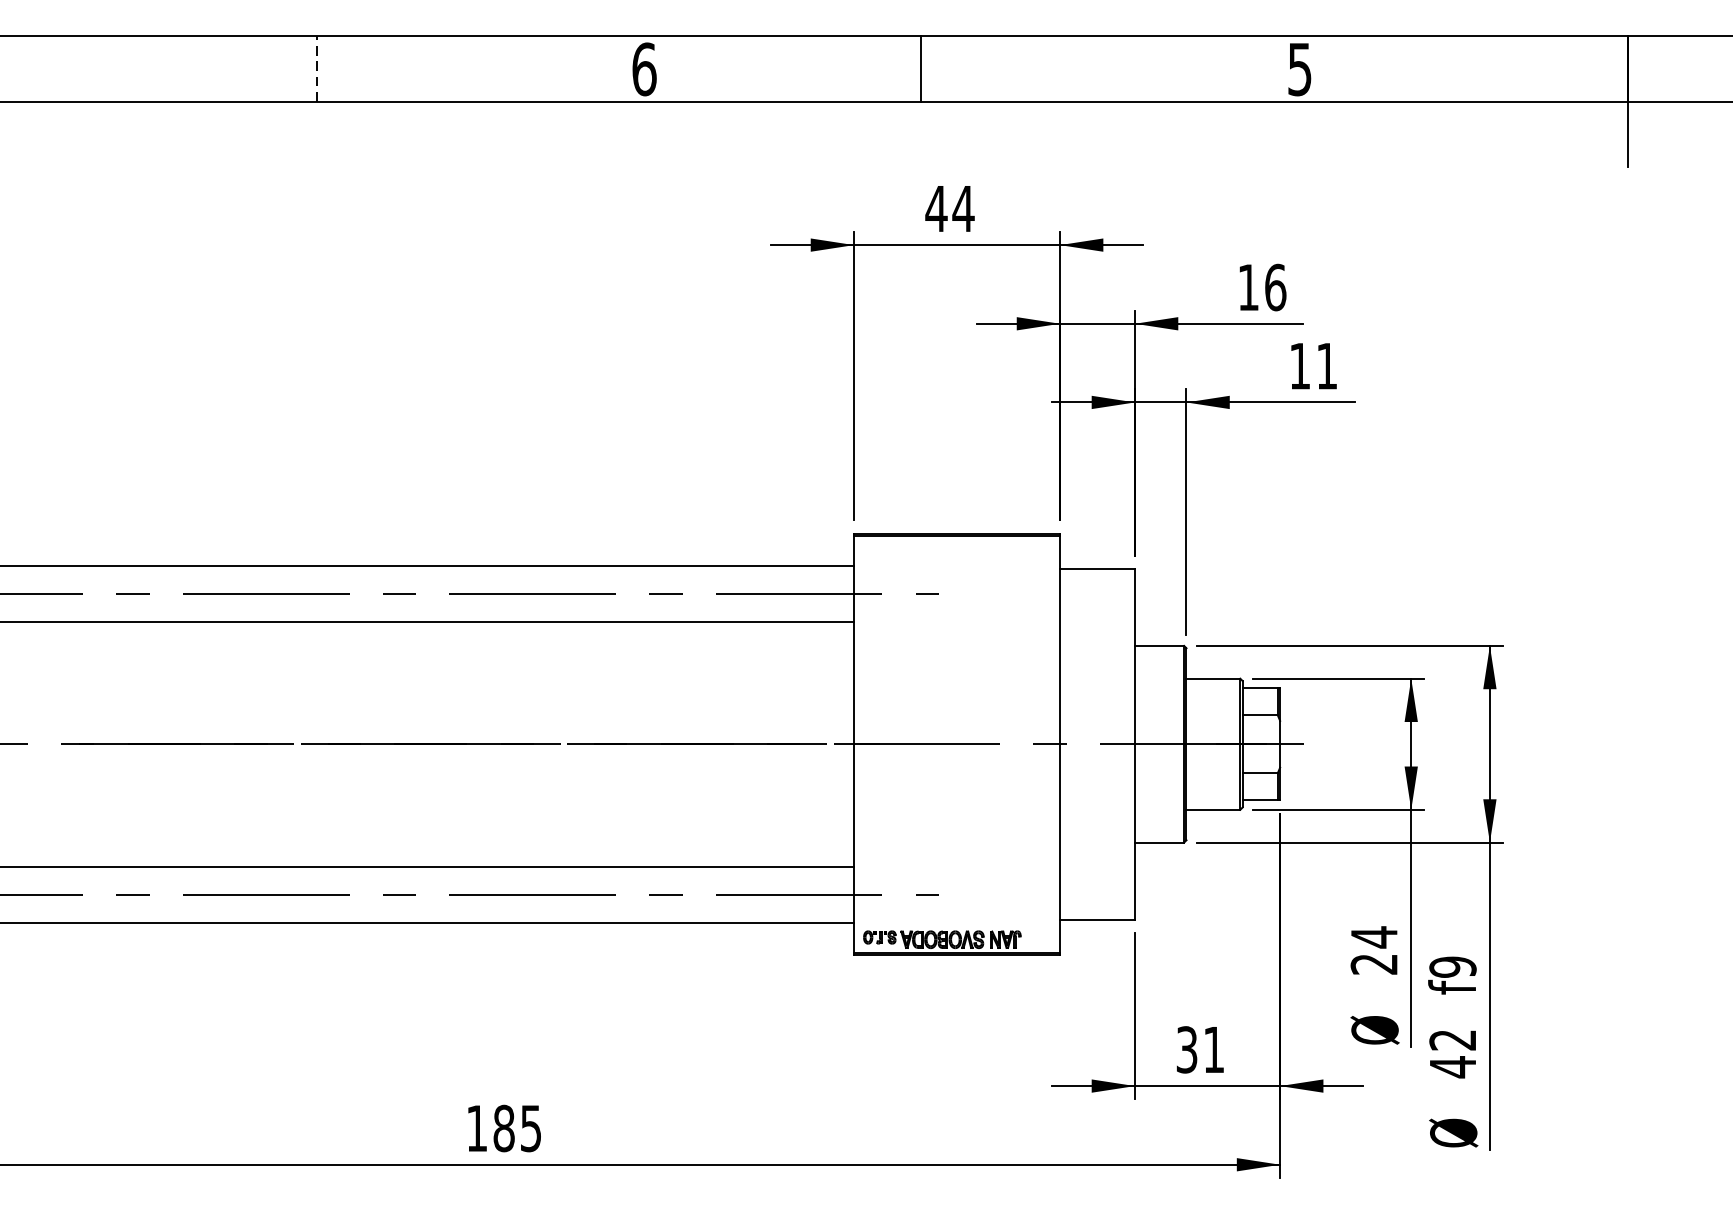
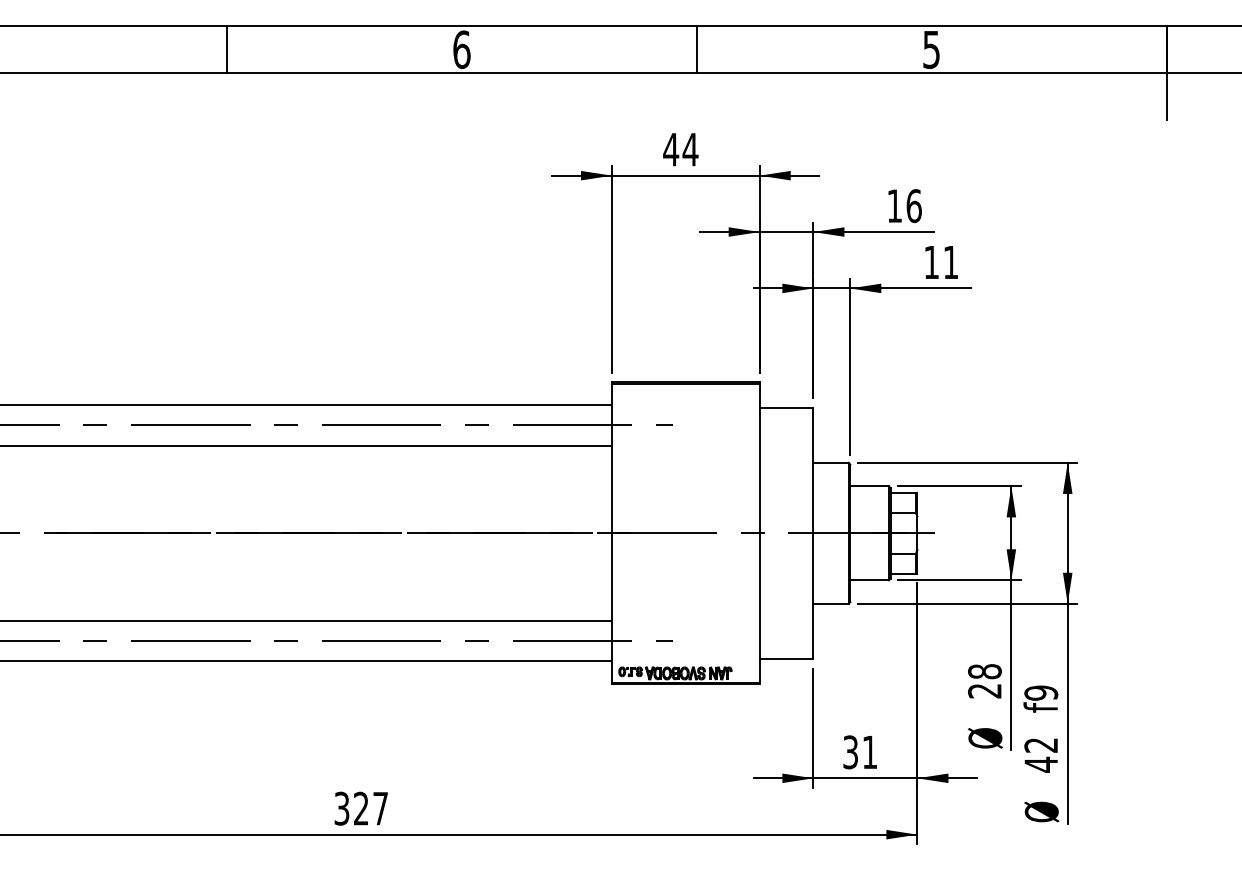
line: (317, 67) -> (227, 48), dashed -> solid
line: (921, 67) -> (697, 48), moved
text: (1373, 937) -> (984, 671), 24 -> 28
text: (502, 1128) -> (360, 808), 185 -> 327

